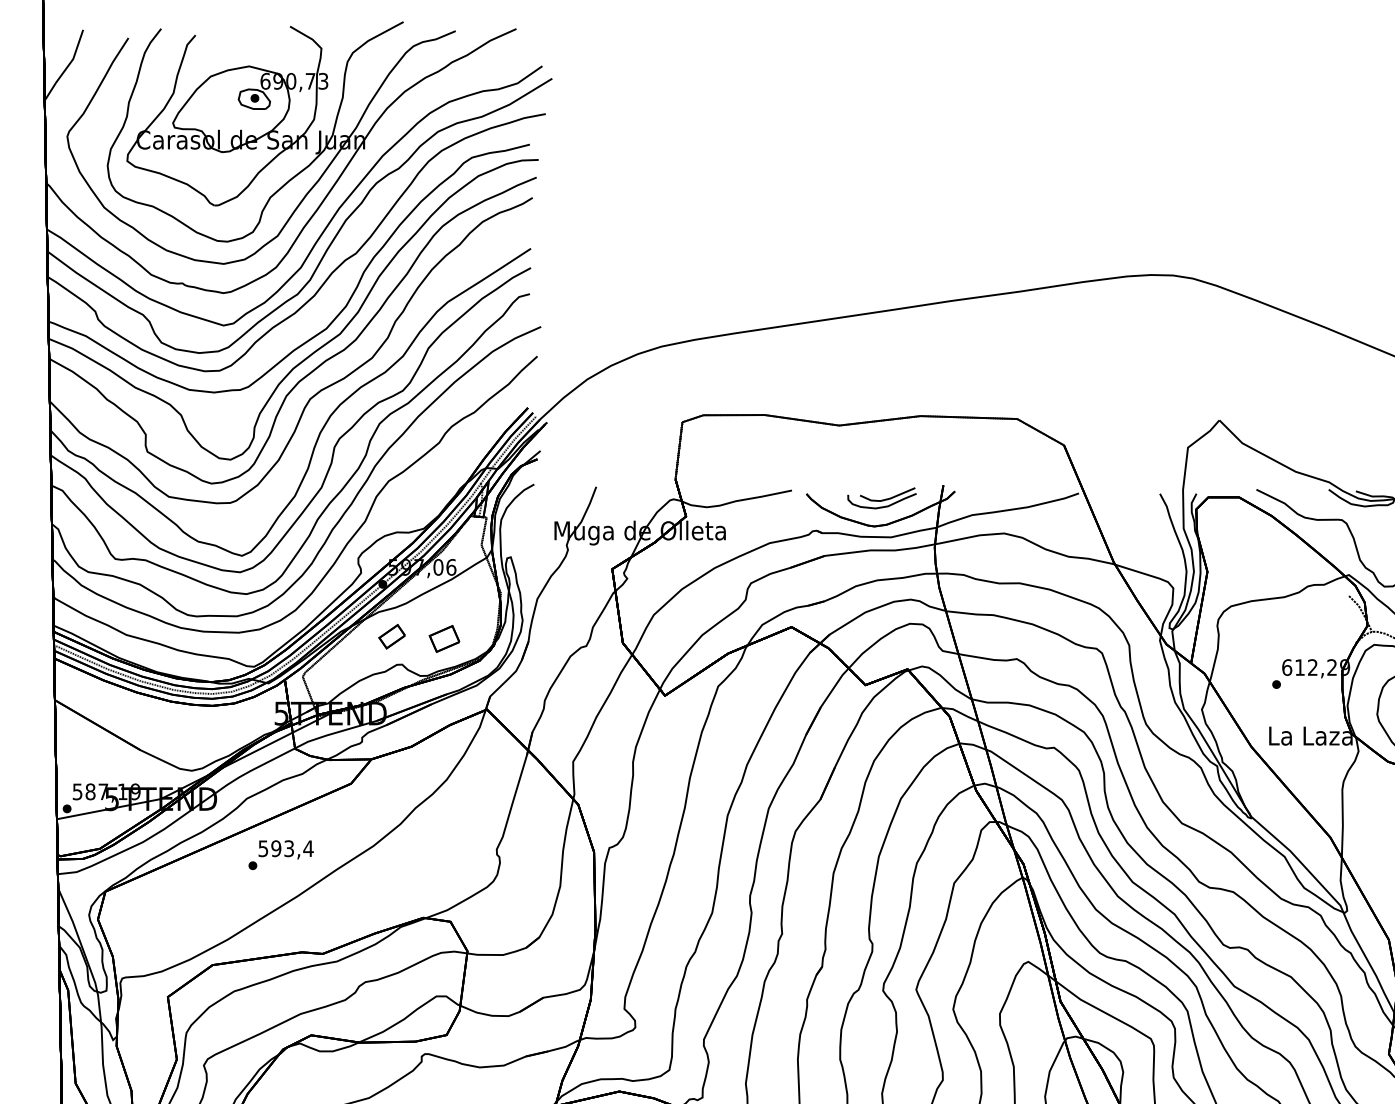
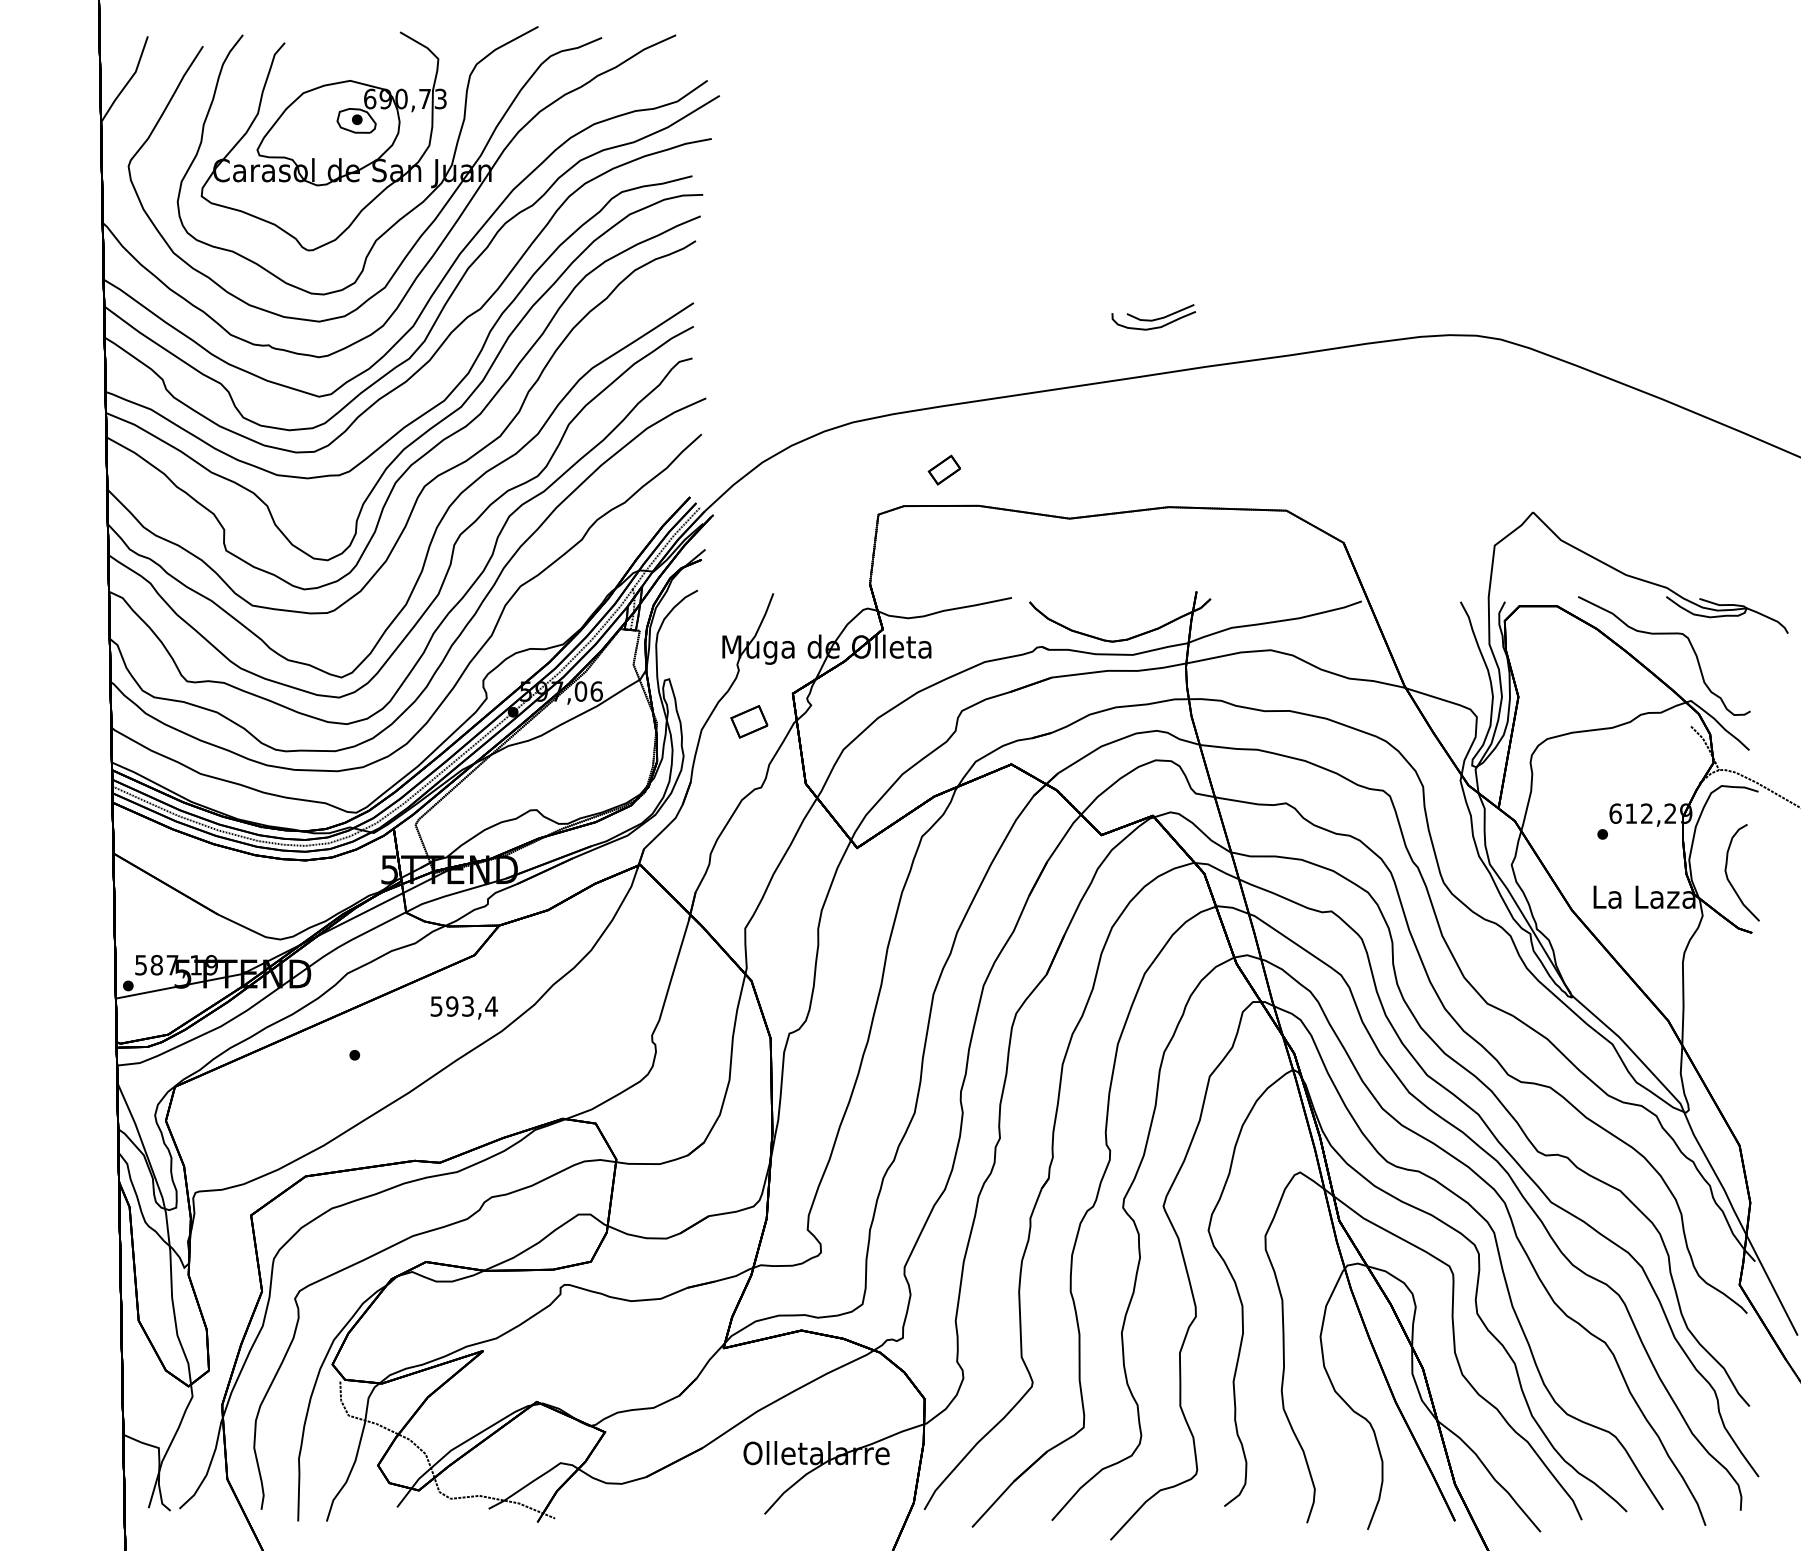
part: (881, 498) -> (1153, 317), moved
part: (391, 636) -> (943, 469), moved
part: (444, 638) -> (749, 721), moved
text: (286, 849) -> (464, 1007), moved

